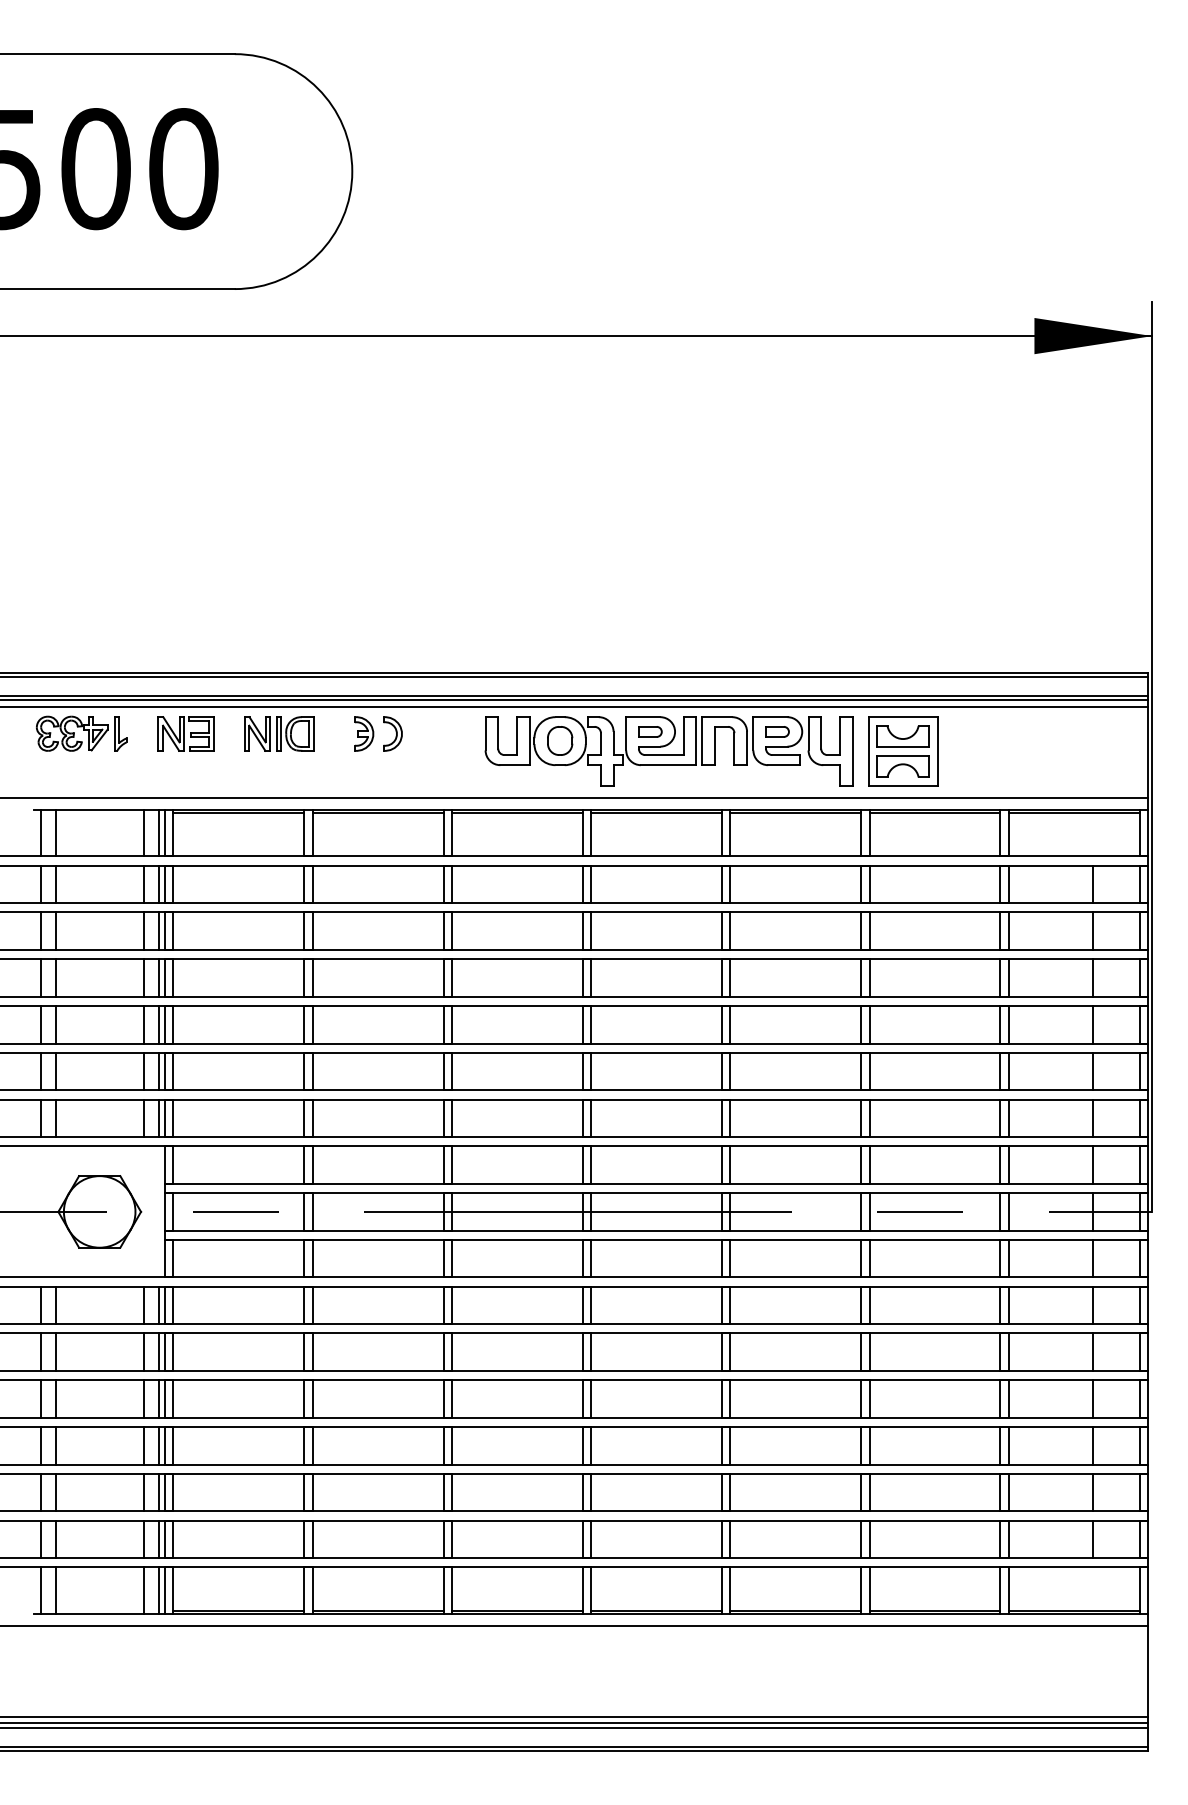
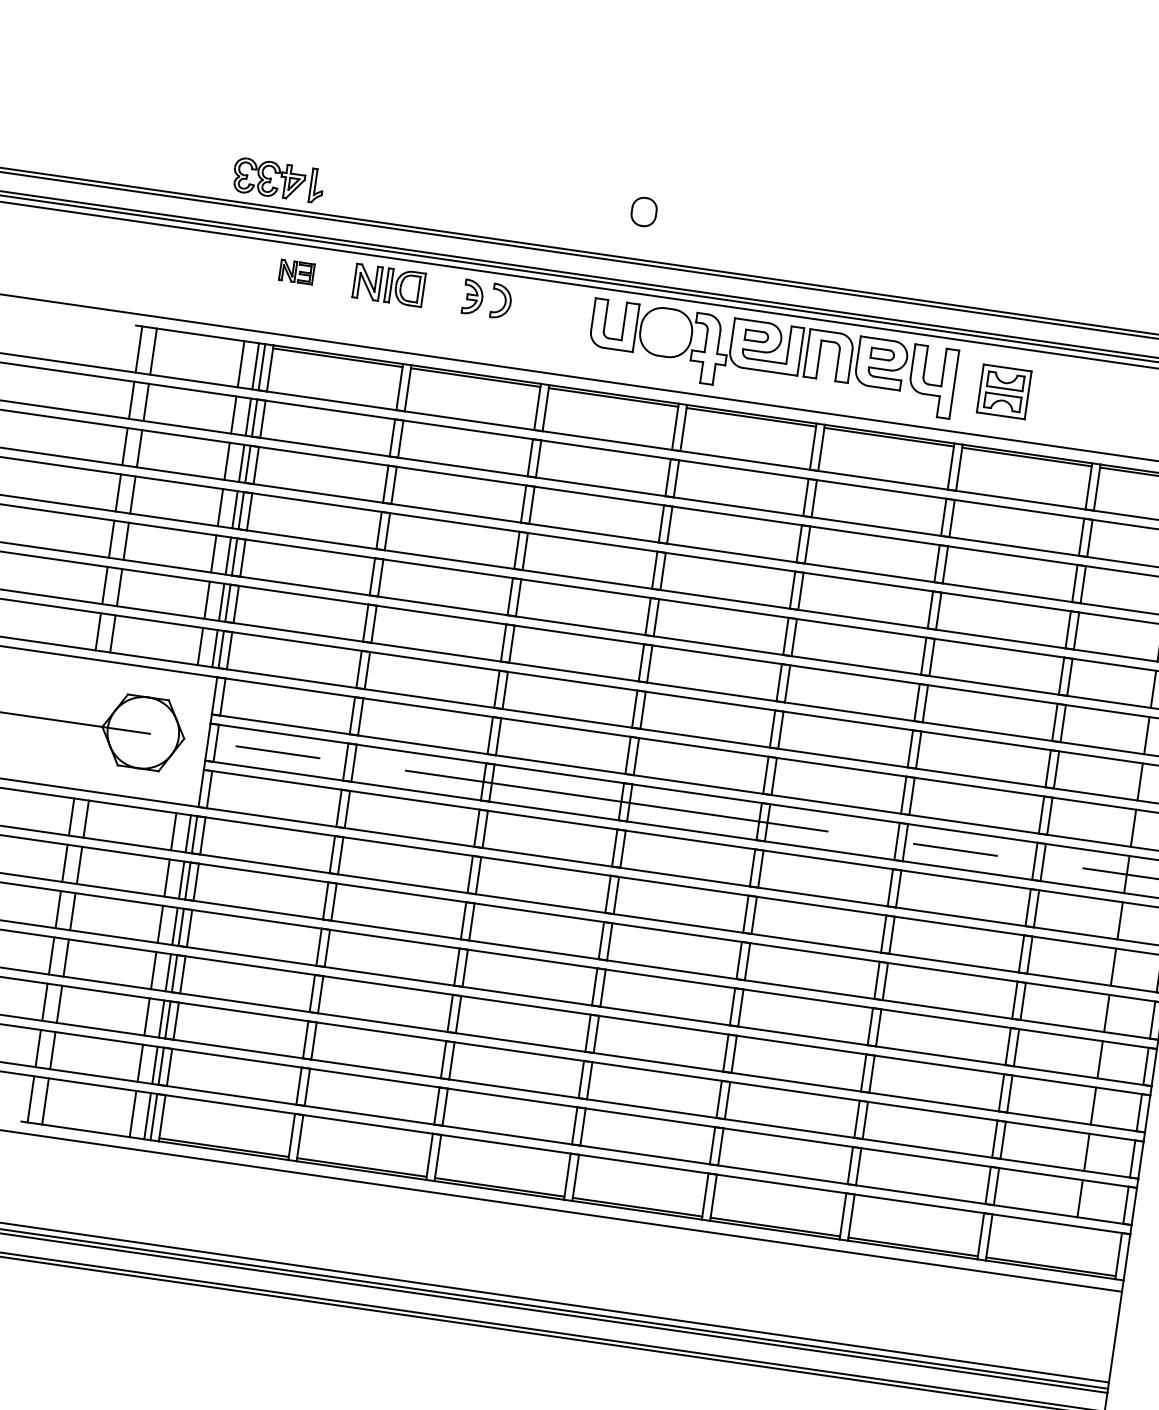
part: (81, 733) -> (278, 180), moved
part: (185, 733) -> (296, 271), size x0.6
part: (560, 740) -> (644, 211), moved
part: (903, 751) -> (1004, 391), size x0.7

